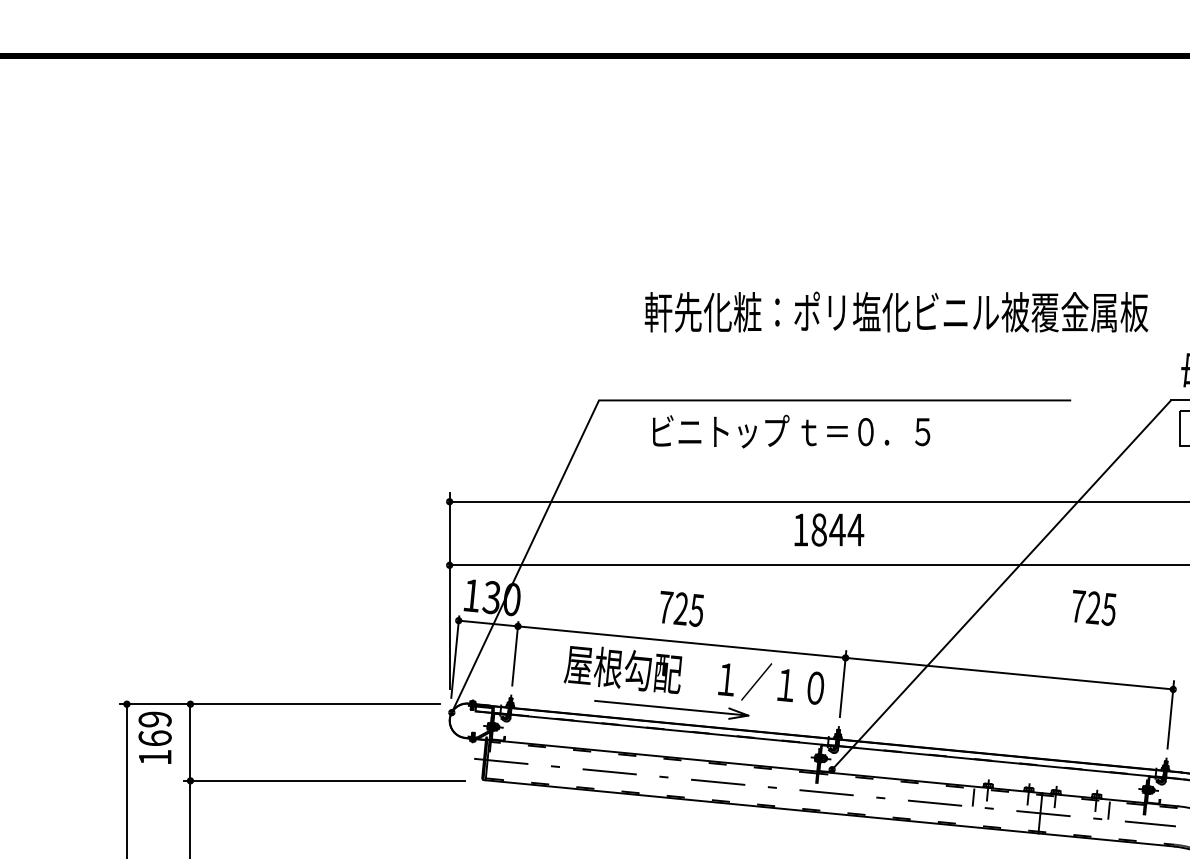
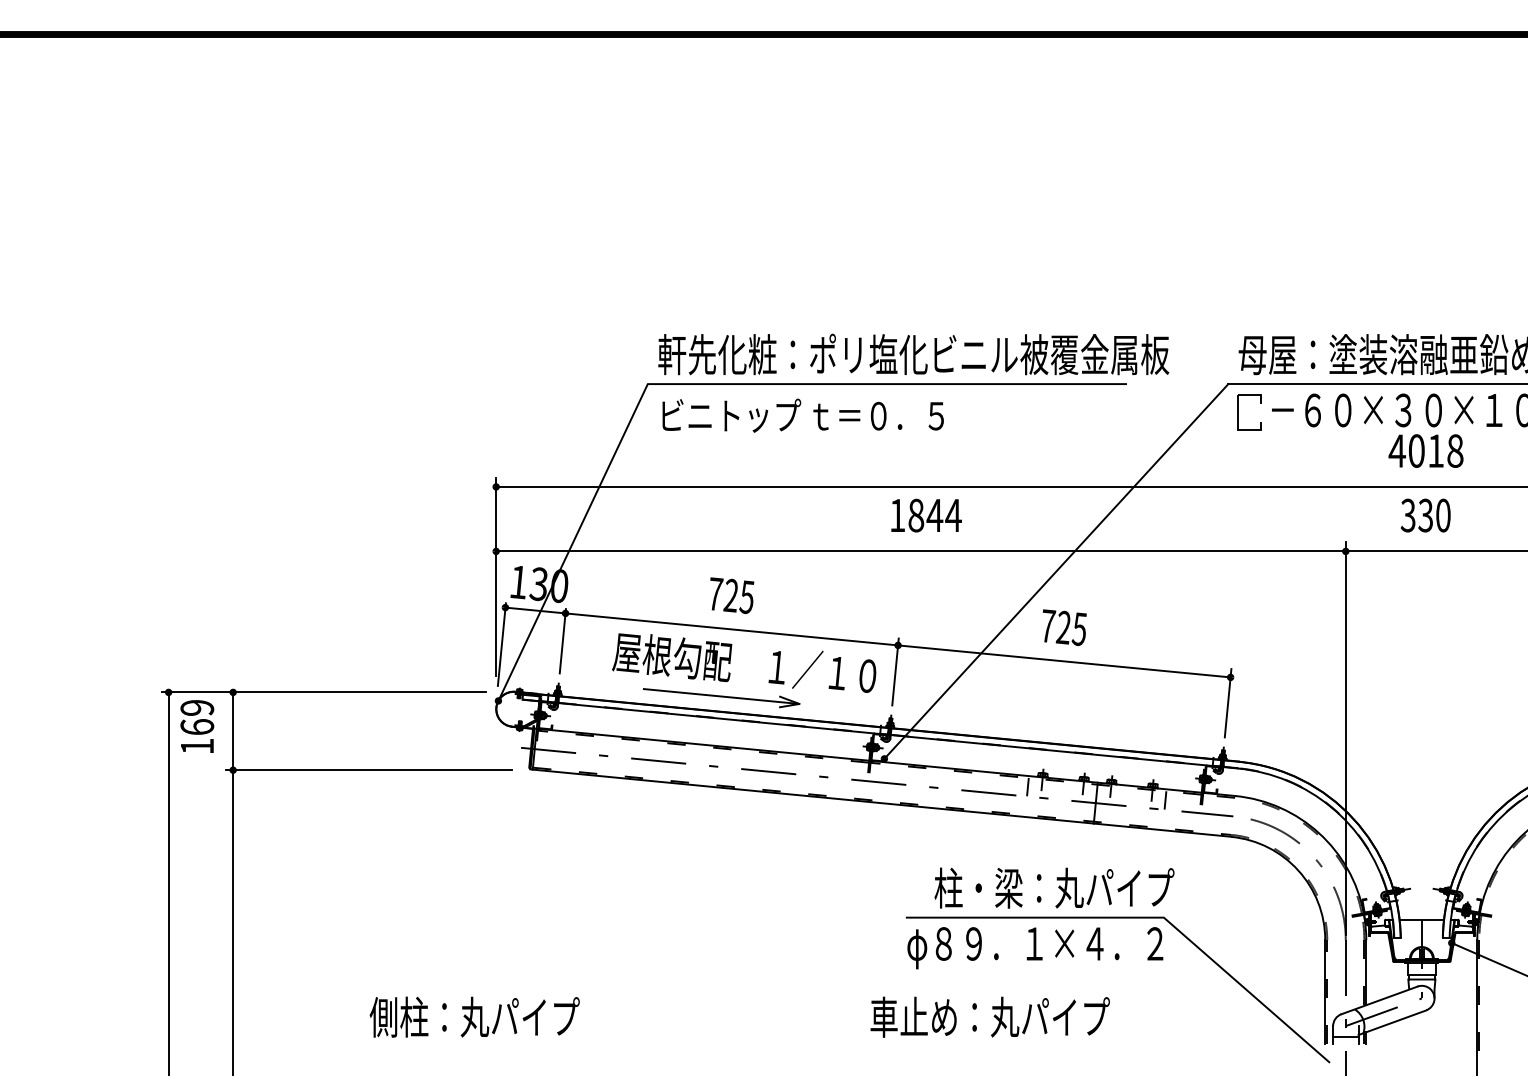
text: (896, 312) -> (913, 354), moved
text: (790, 431) -> (802, 415), moved
text: (829, 529) -> (926, 515), moved
text: (1094, 607) -> (1064, 627), moved

